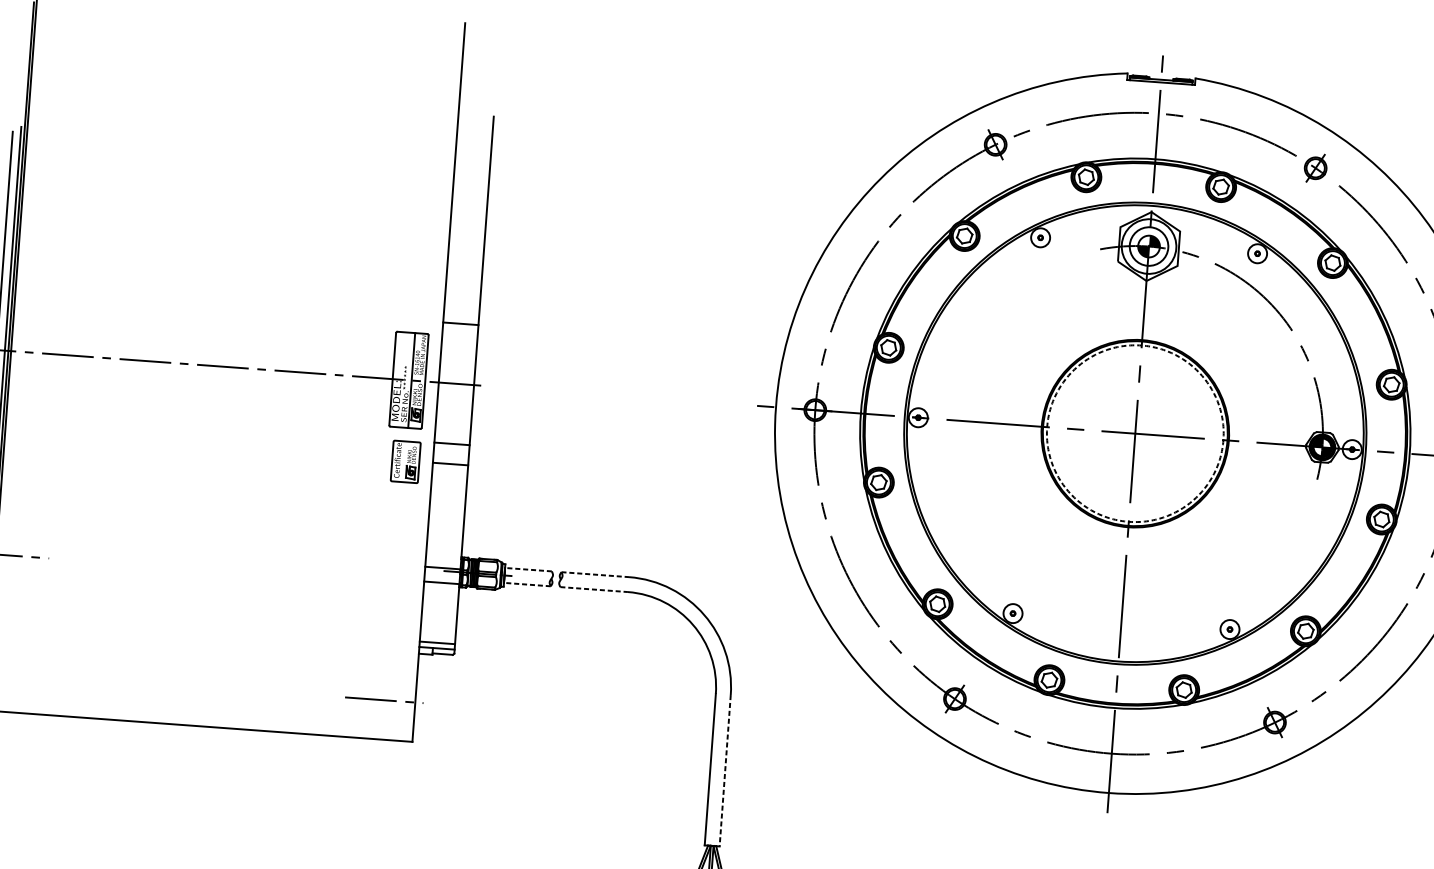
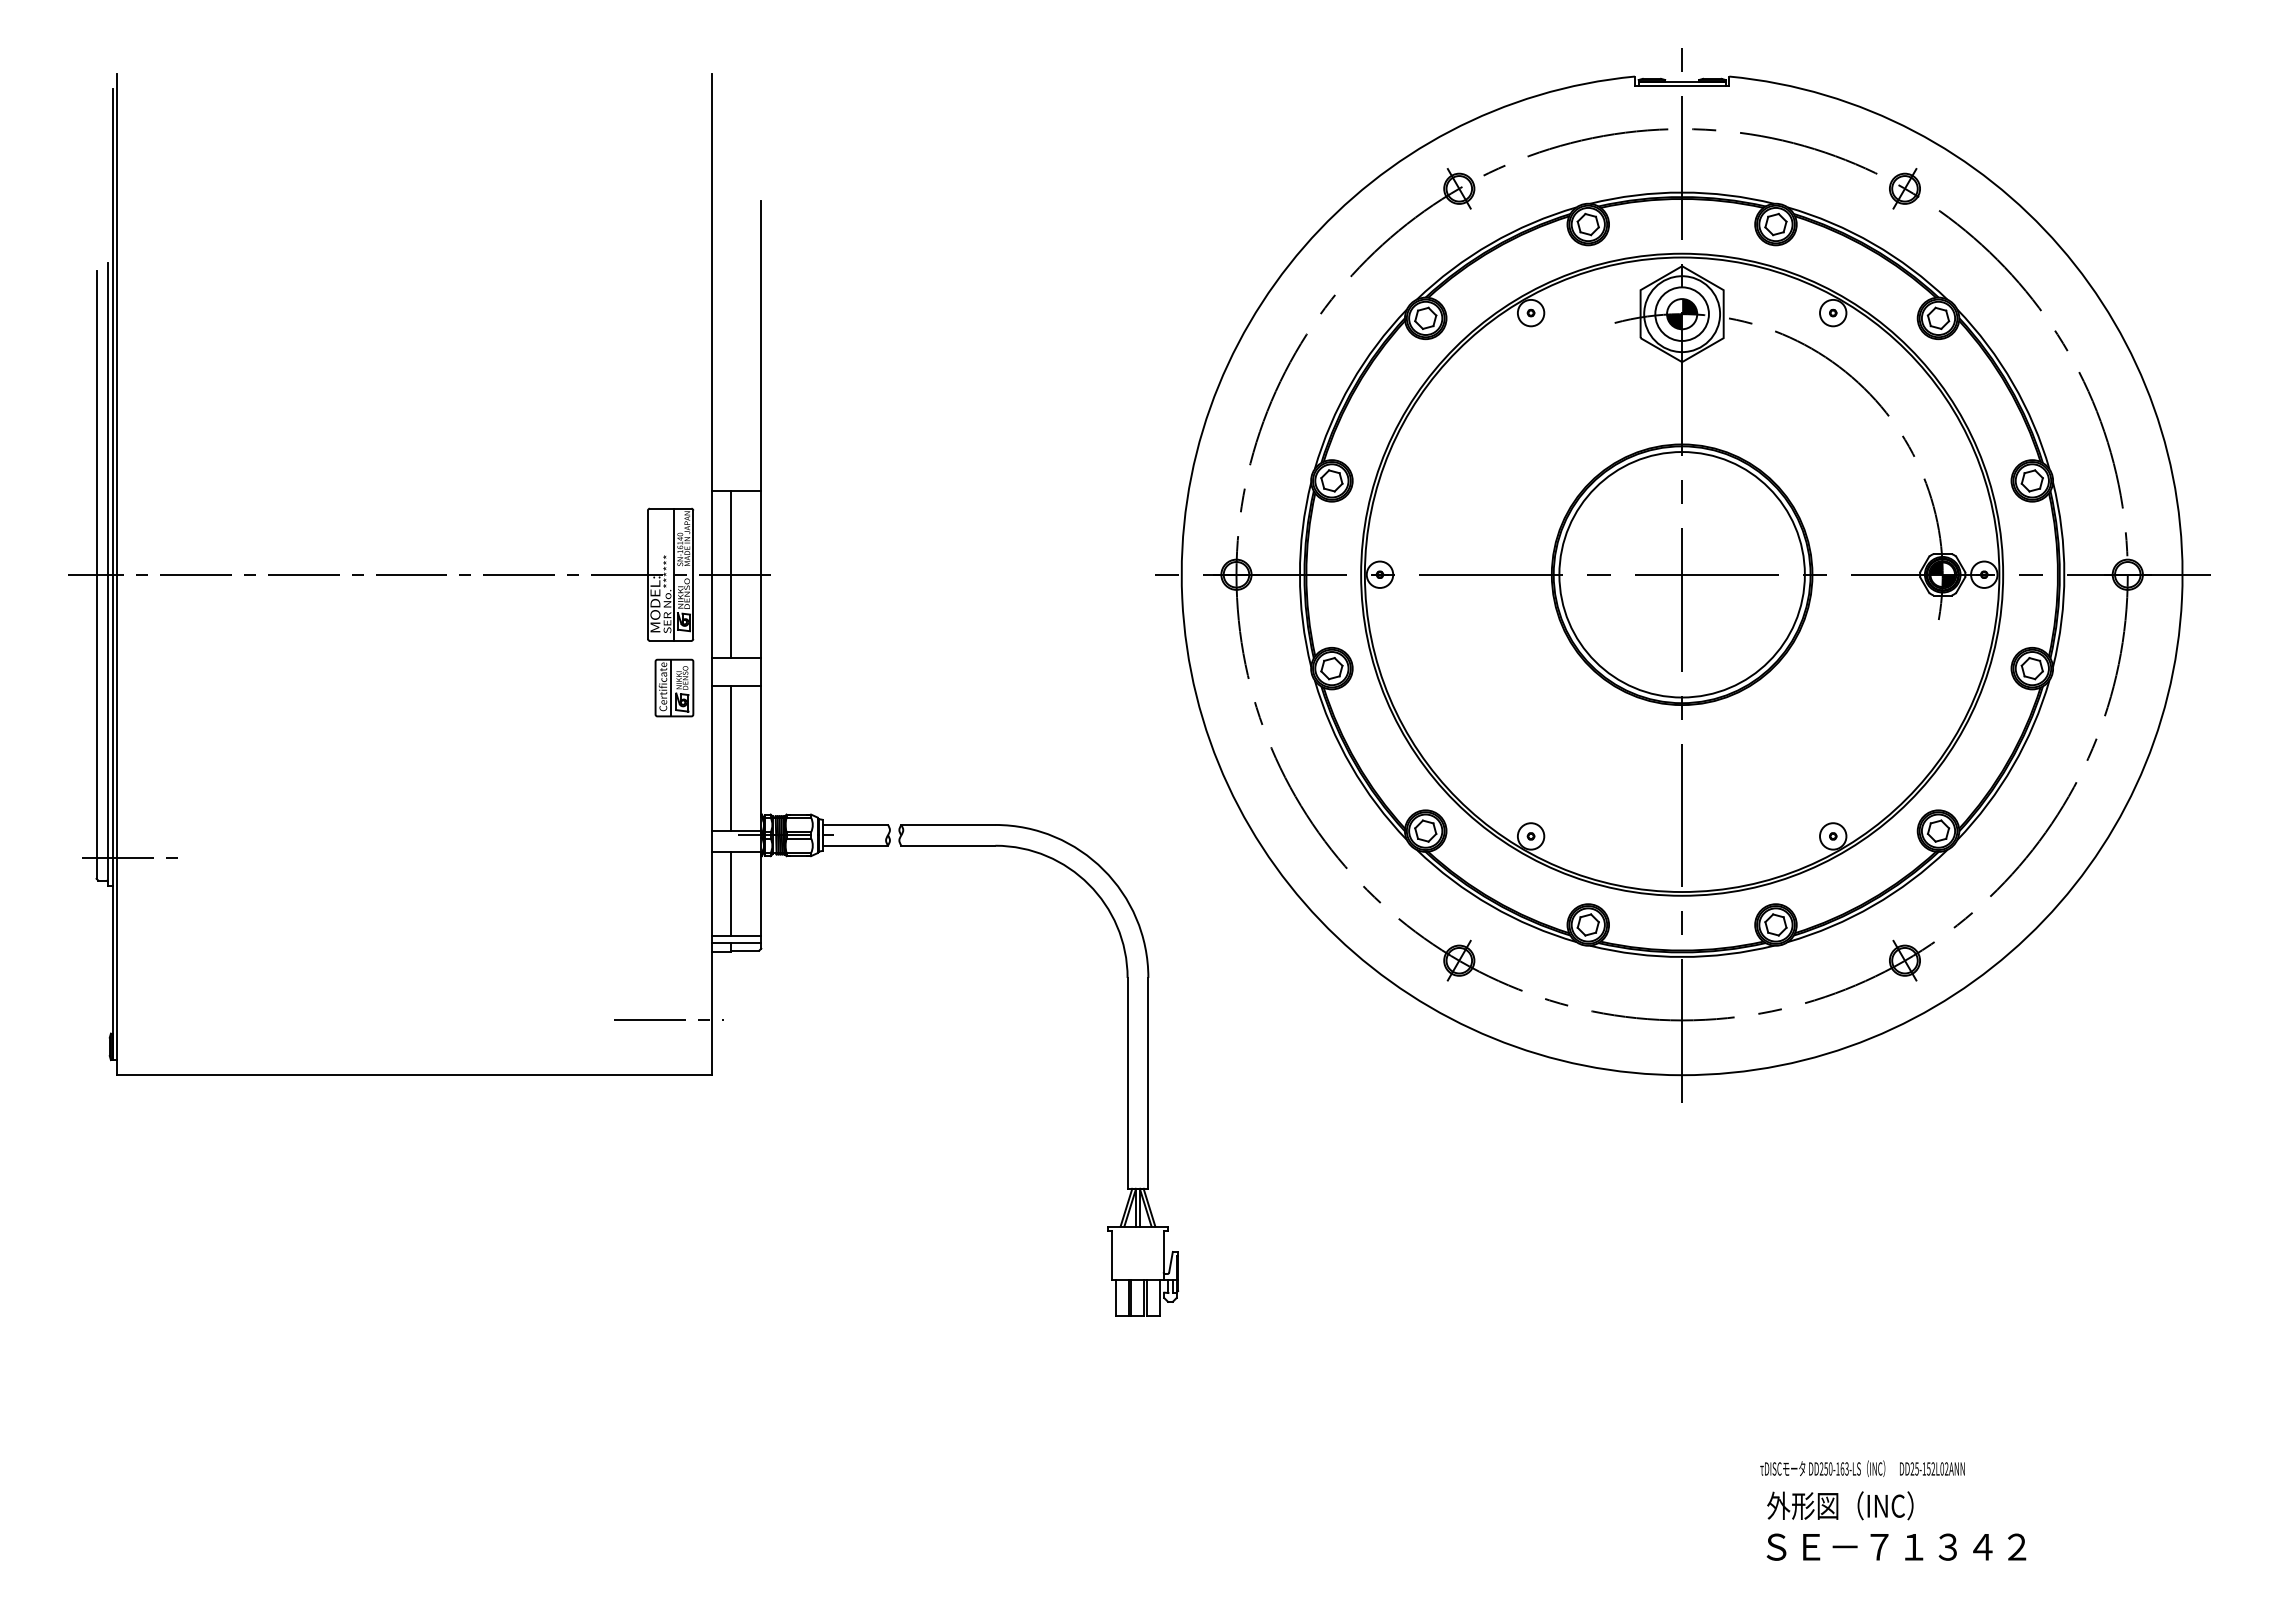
line: (452, 383) -> (731, 574), added
circle: (1134, 433) -> (1681, 574), dashed -> solid
line: (402, 461) -> (670, 687), added
line: (443, 515) -> (731, 758), added
line: (528, 569) -> (855, 824), dashed -> solid
line: (595, 574) -> (948, 824), dashed -> solid
line: (527, 584) -> (855, 845), dashed -> solid
line: (594, 589) -> (948, 845), dashed -> solid
line: (435, 612) -> (731, 893), added
line: (725, 770) -> (1148, 1083), dashed -> solid

